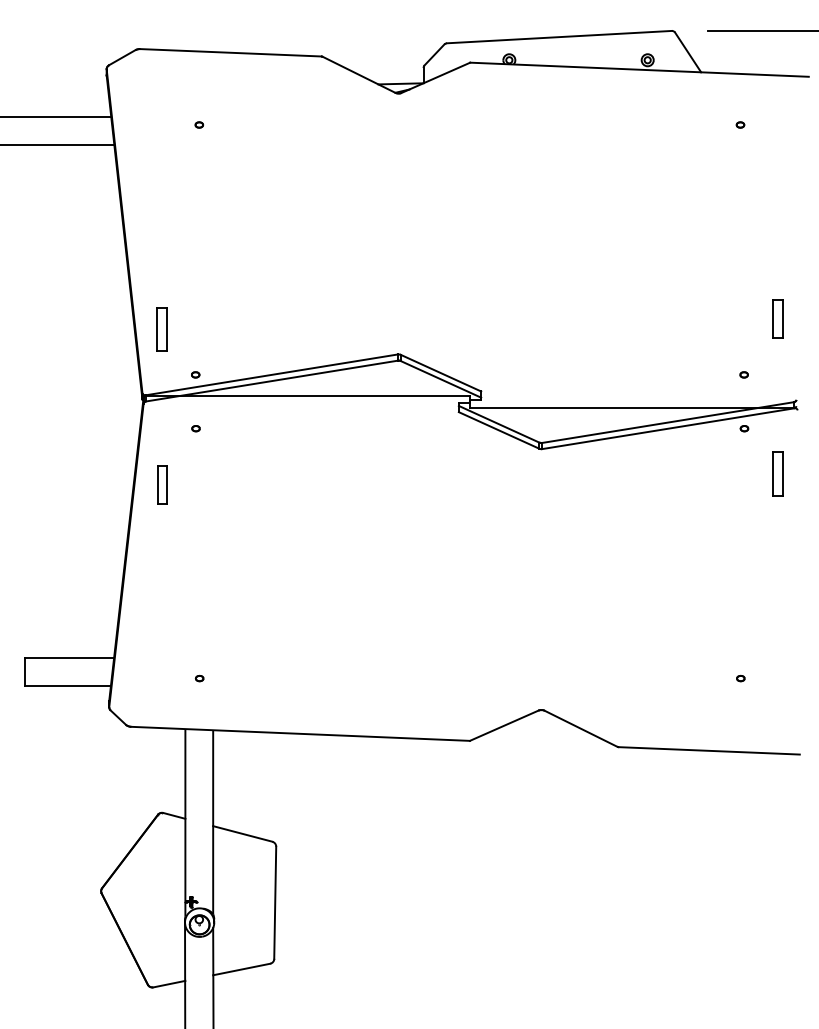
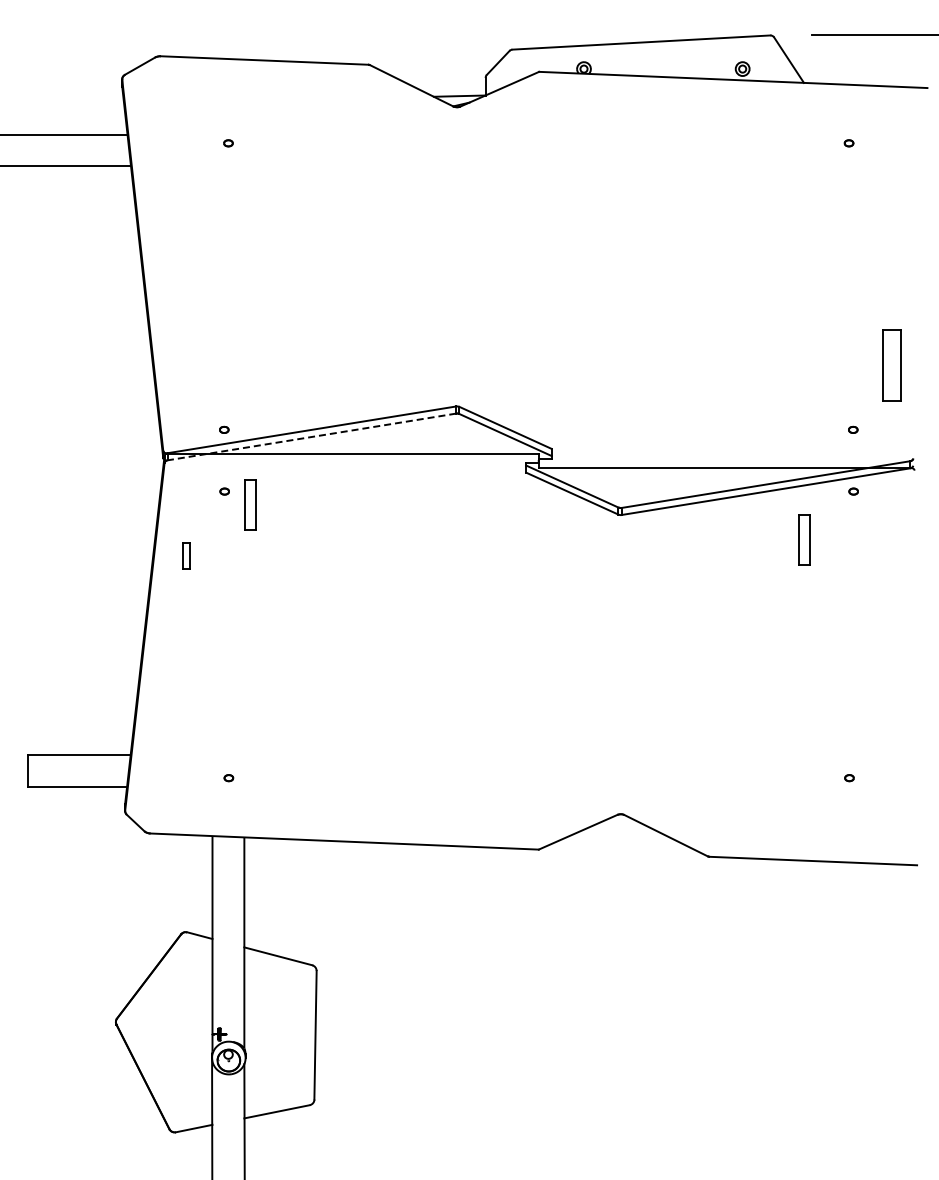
part: (777, 318) -> (891, 365), size x1.6
part: (161, 329) -> (250, 504), moved
line: (271, 381) -> (311, 437), solid -> dashed
part: (778, 473) -> (804, 539), moved
part: (162, 484) -> (186, 555), size x0.6

